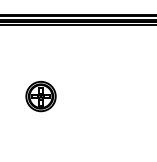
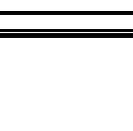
part: (40, 96) -> (29, 89), removed

